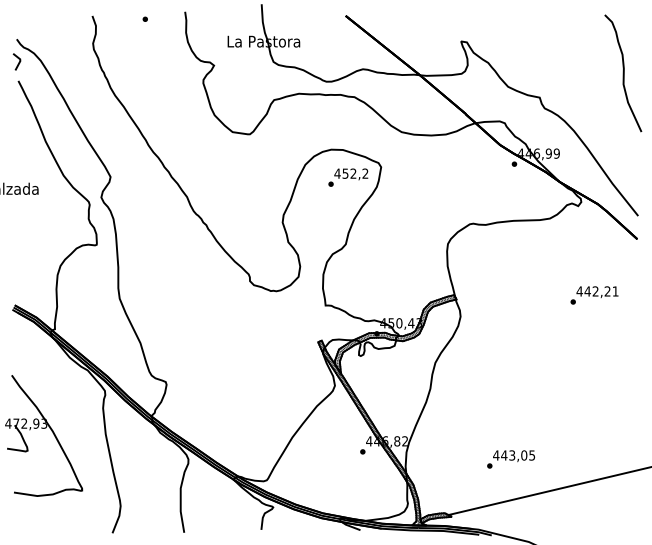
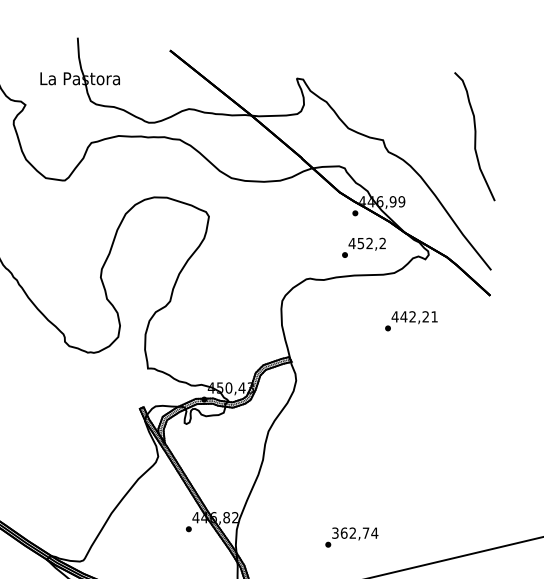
curve: (623, 73) -> (475, 136), moved
text: (348, 177) -> (364, 247), moved
text: (594, 295) -> (411, 321), moved
text: (514, 455) -> (355, 533), 443,05 -> 362,74

